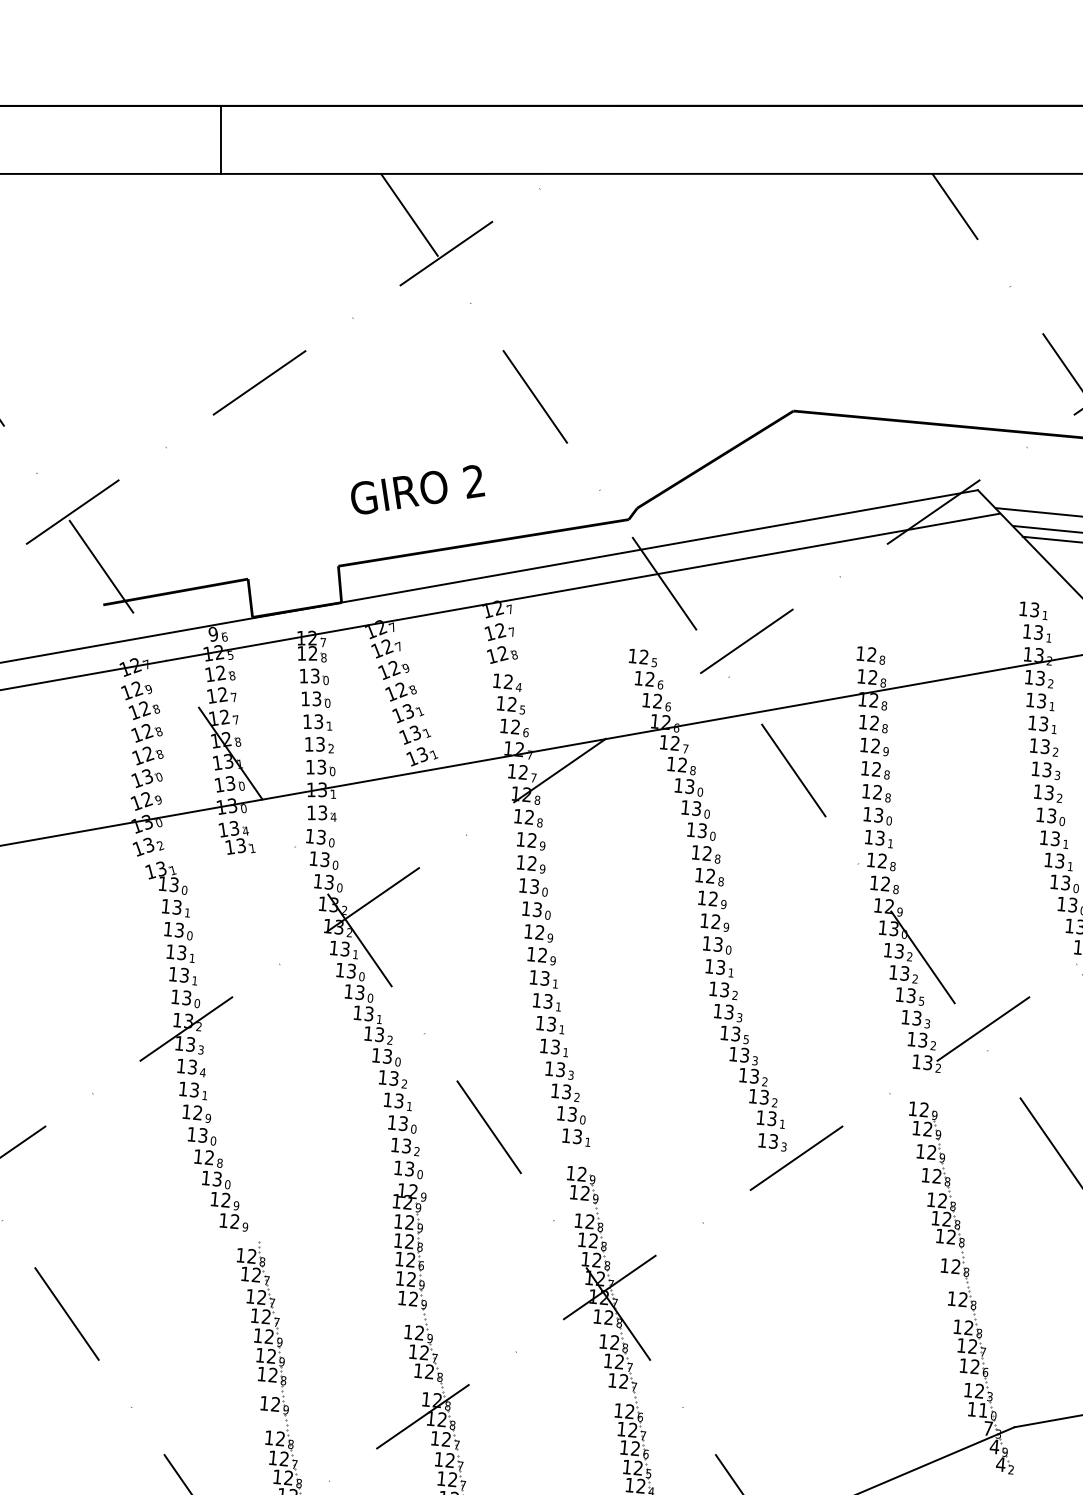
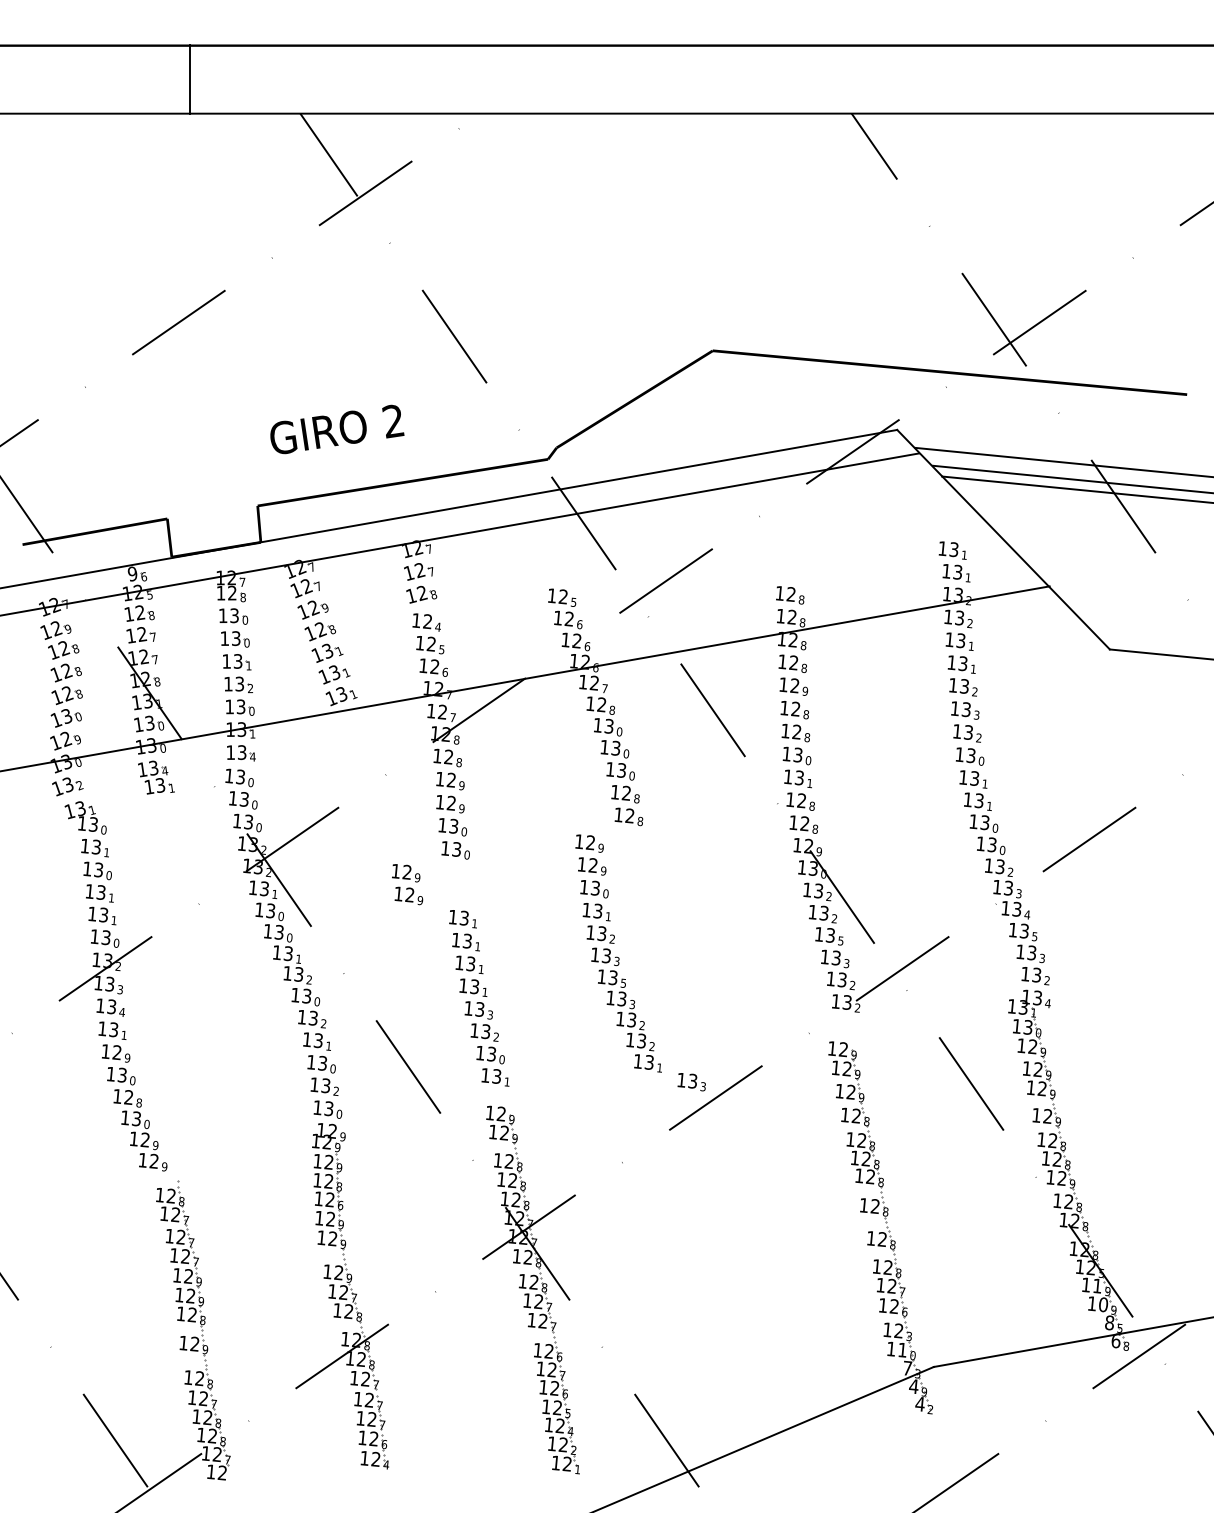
line: (220, 139) -> (189, 79), moved
text: (540, 944) -> (407, 884), moved
text: (741, 1009) -> (618, 953), moved

